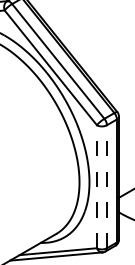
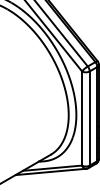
line: (96, 186) -> (81, 118), dashed -> solid
line: (106, 186) -> (89, 118), dashed -> solid

